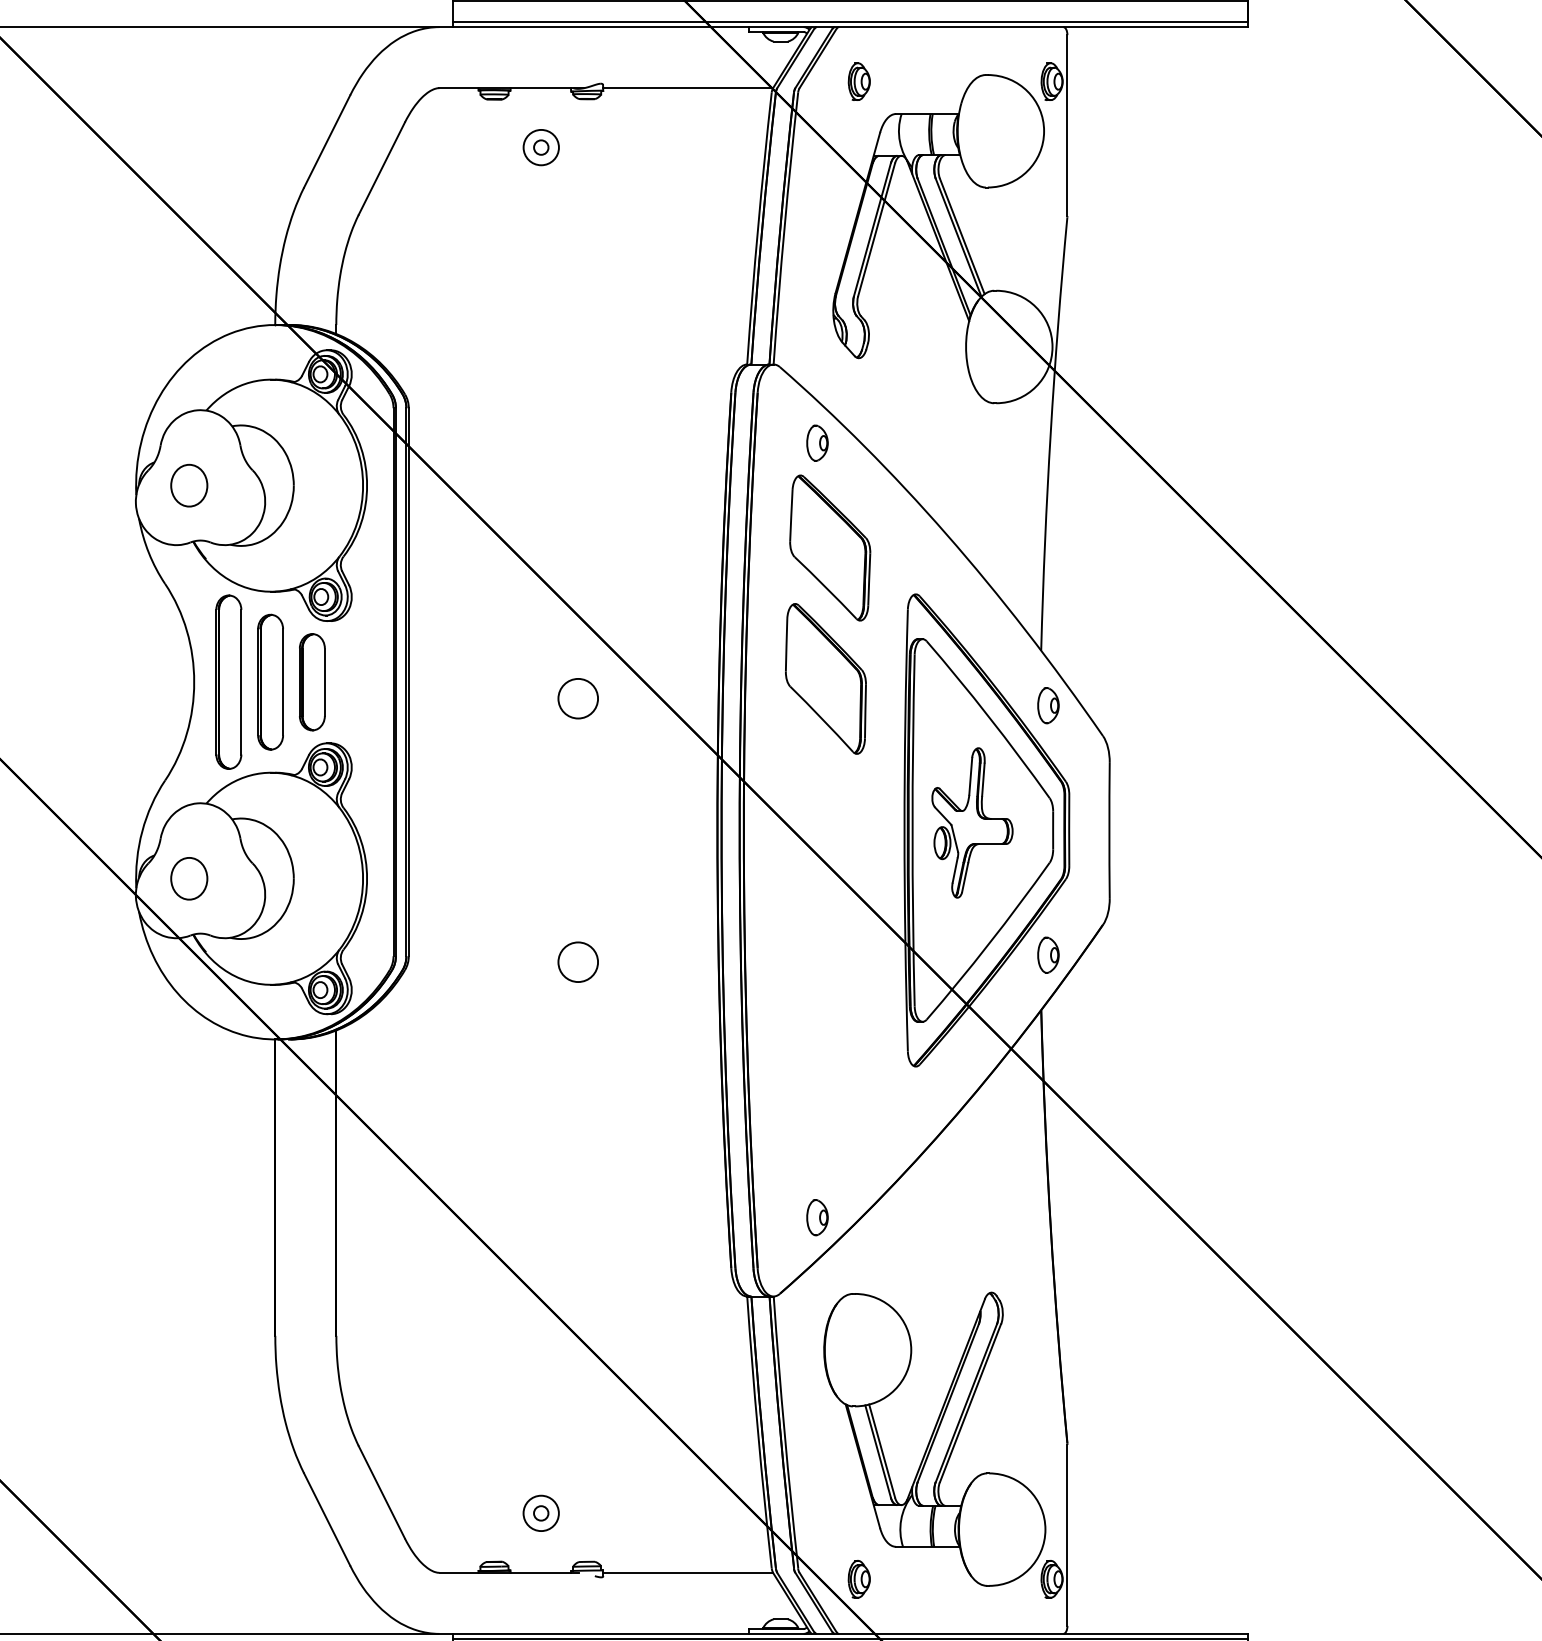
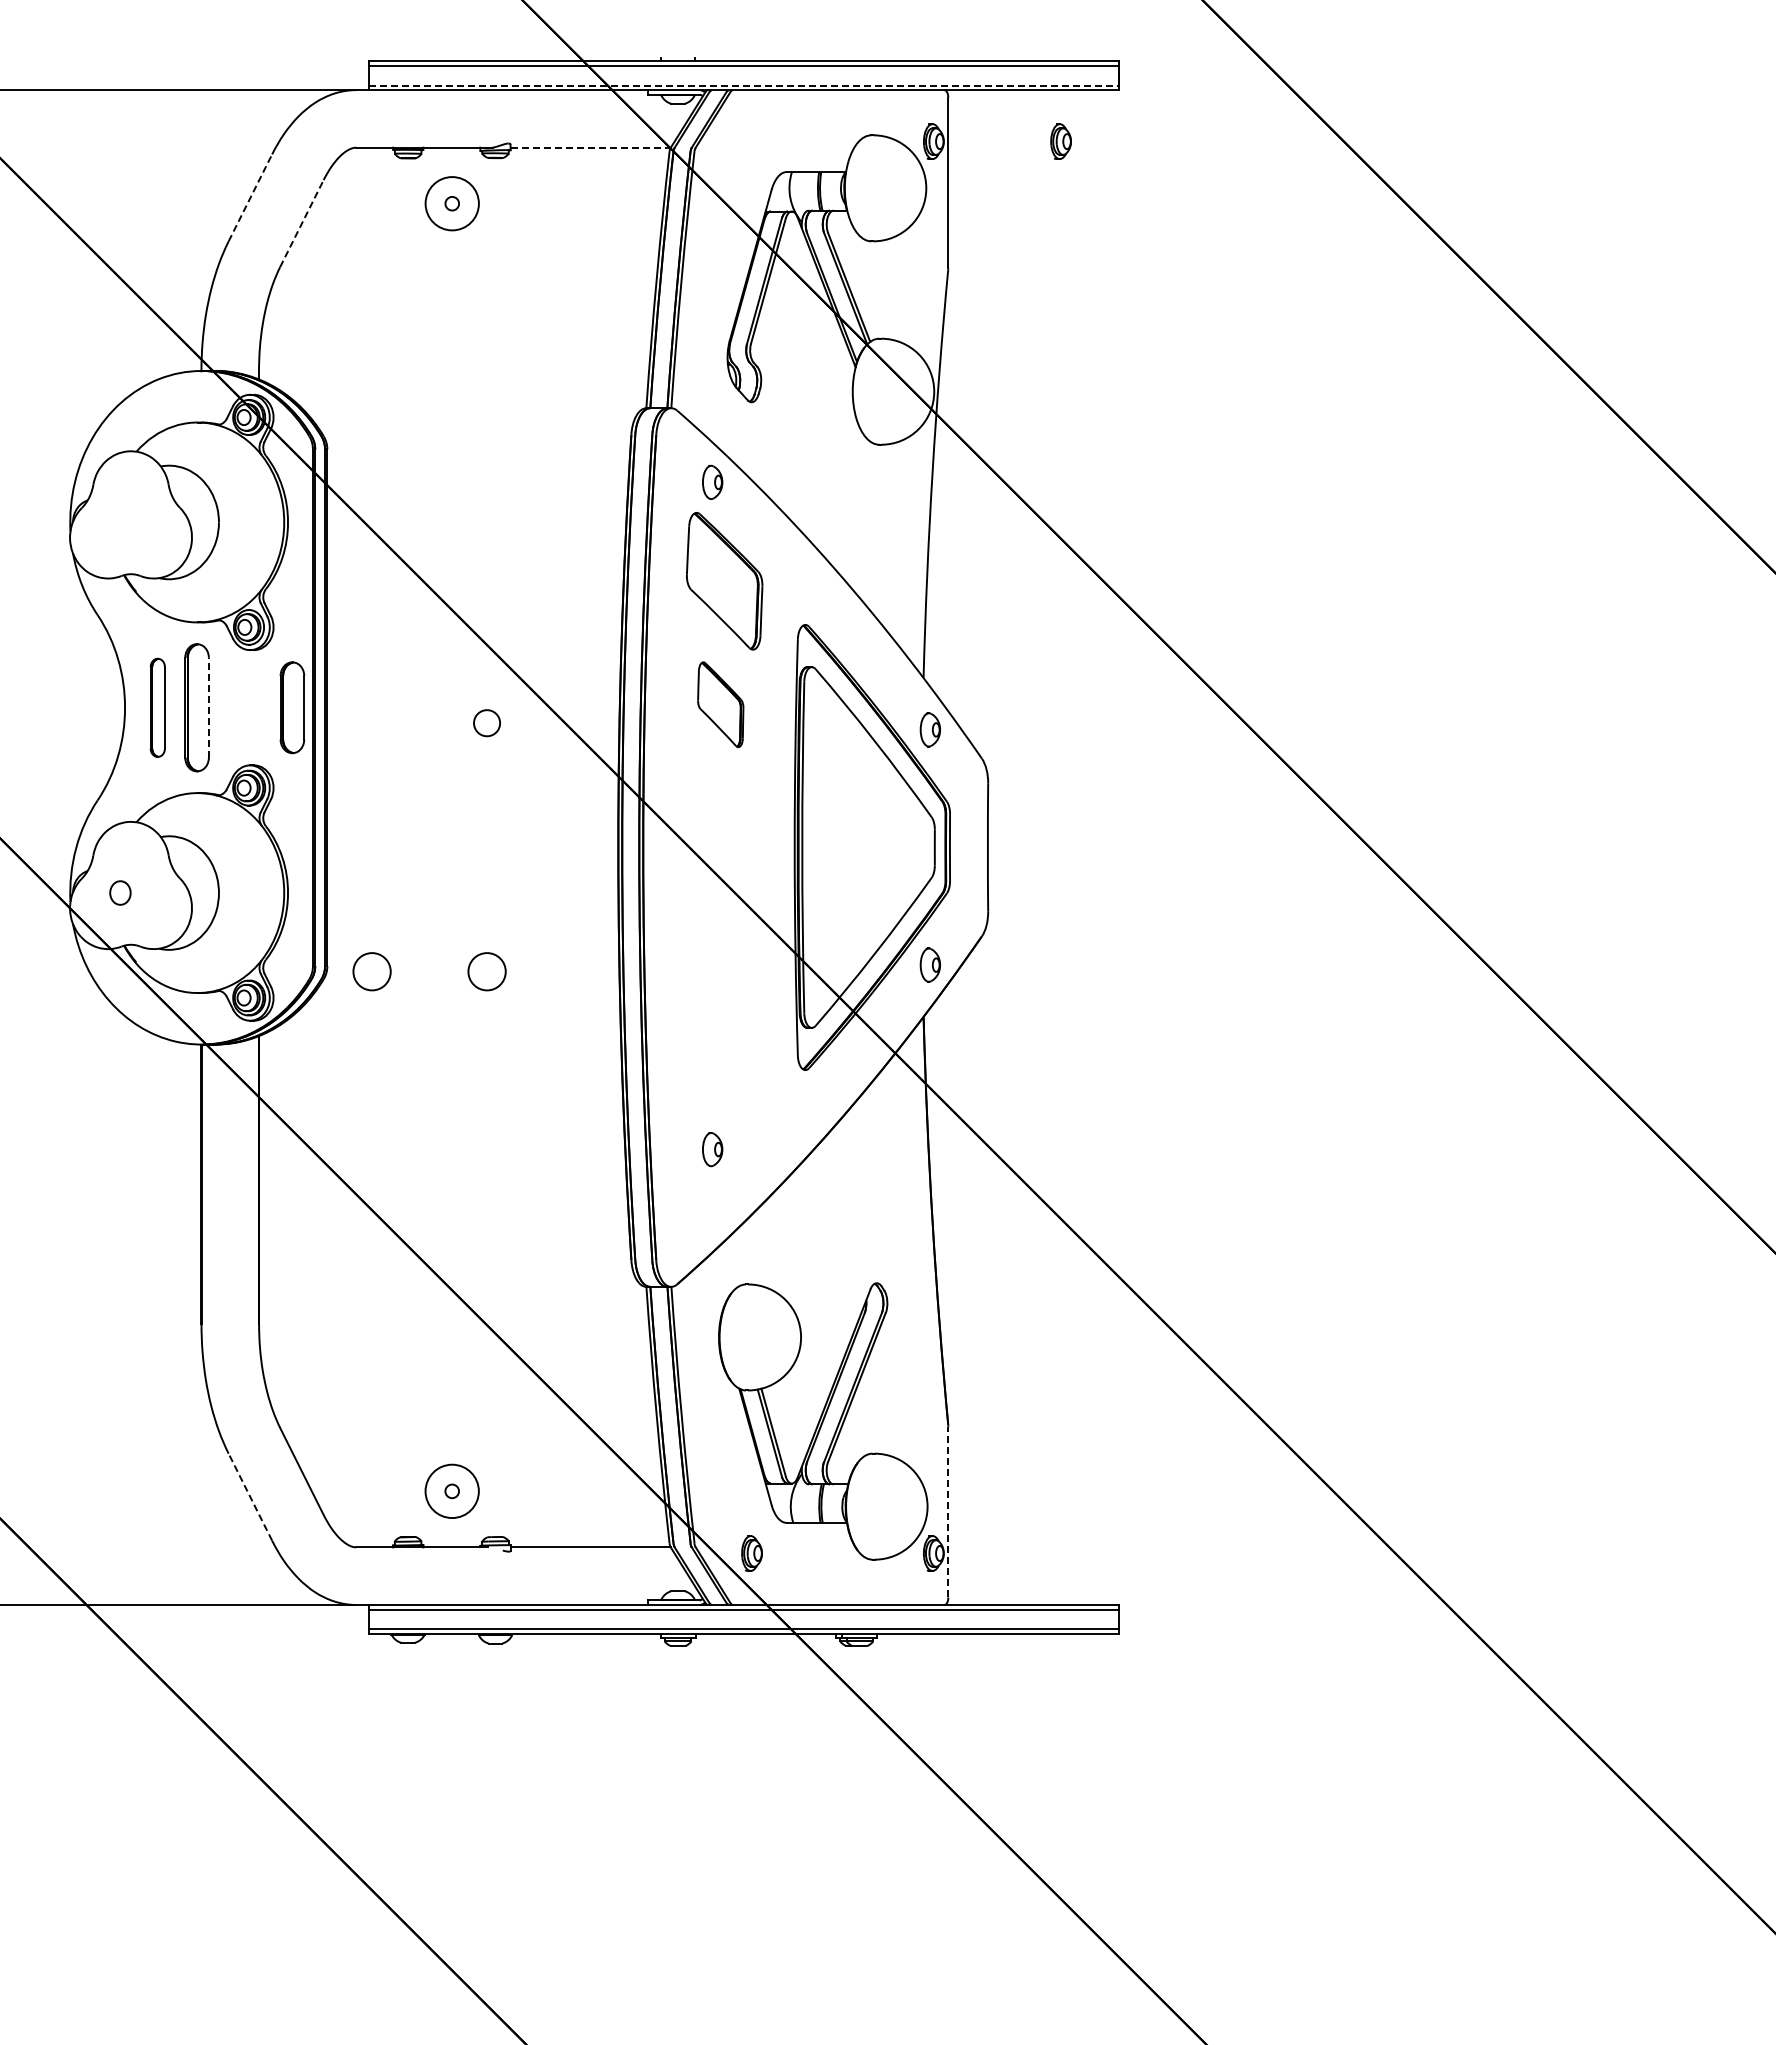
line: (851, 22) -> (744, 85), solid -> dashed
part: (858, 81) -> (1060, 141), moved
line: (688, 87) -> (591, 147), solid -> dashed
line: (327, 140) -> (250, 197), solid -> dashed
circle: (540, 147) -> (451, 203), size x1.6
line: (381, 168) -> (301, 223), solid -> dashed
part: (189, 485) -> (120, 522), removed
part: (825, 678) -> (720, 704), size x0.6
part: (228, 681) -> (157, 707), size x0.6
line: (282, 681) -> (208, 707), solid -> dashed
part: (312, 681) -> (292, 707), moved
circle: (577, 697) -> (486, 722), size x0.7
part: (972, 823) -> (858, 840), removed
part: (189, 878) -> (120, 892), size x0.6
circle: (455, 961) -> (371, 971), added
part: (817, 1217) -> (712, 1149), moved
circle: (540, 1513) -> (451, 1491), size x1.6
line: (327, 1519) -> (250, 1497), solid -> dashed
line: (1067, 1534) -> (948, 1511), solid -> dashed

